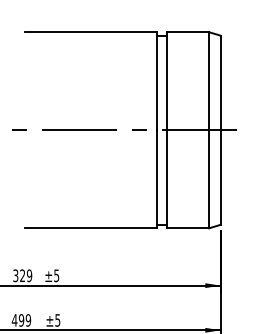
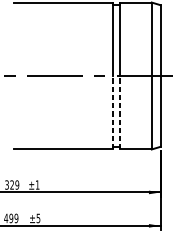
line: (157, 178) -> (113, 112), solid -> dashed
line: (166, 178) -> (119, 112), solid -> dashed
text: (56, 275) -> (37, 184), ±5 -> ±1

